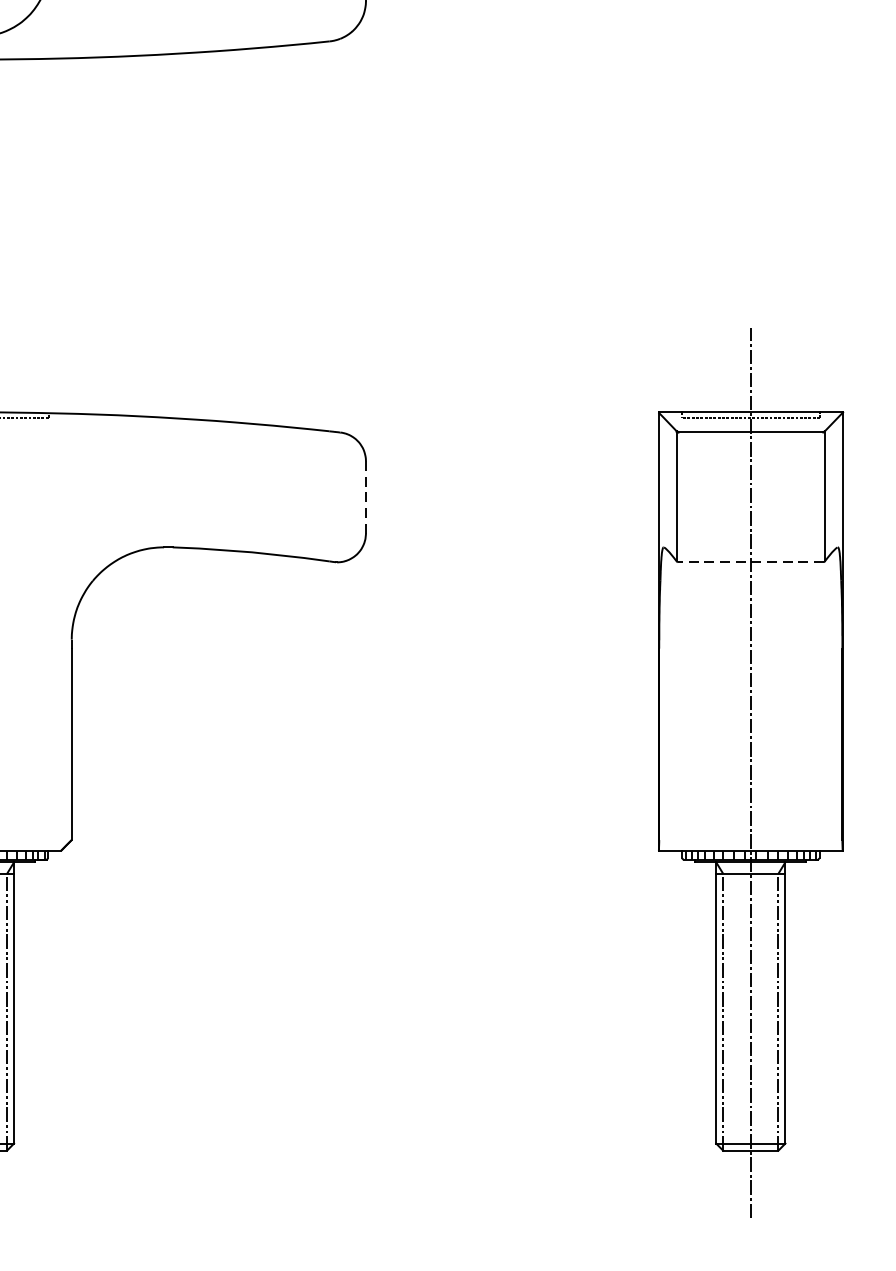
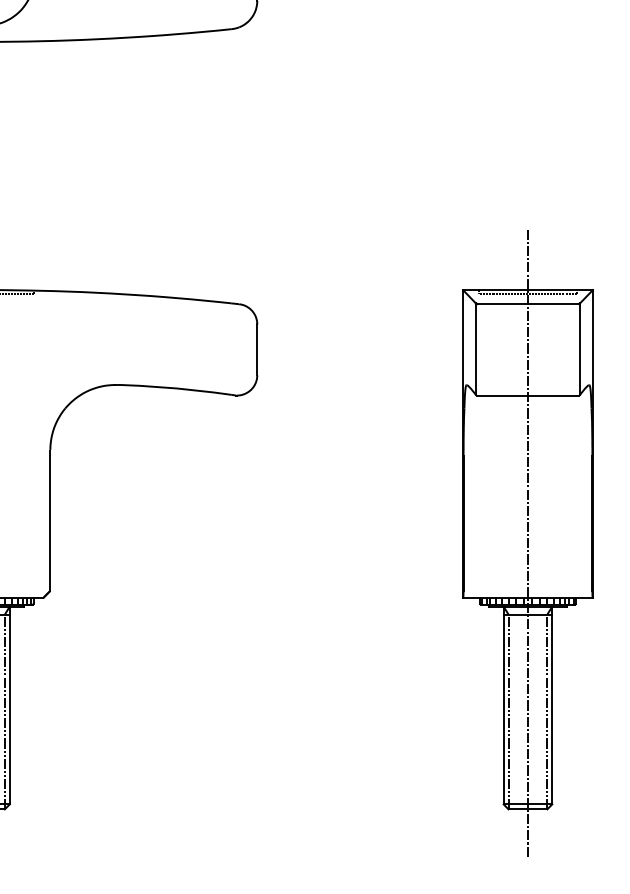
line: (366, 496) -> (257, 349), dashed -> solid
line: (750, 562) -> (527, 395), dashed -> solid

